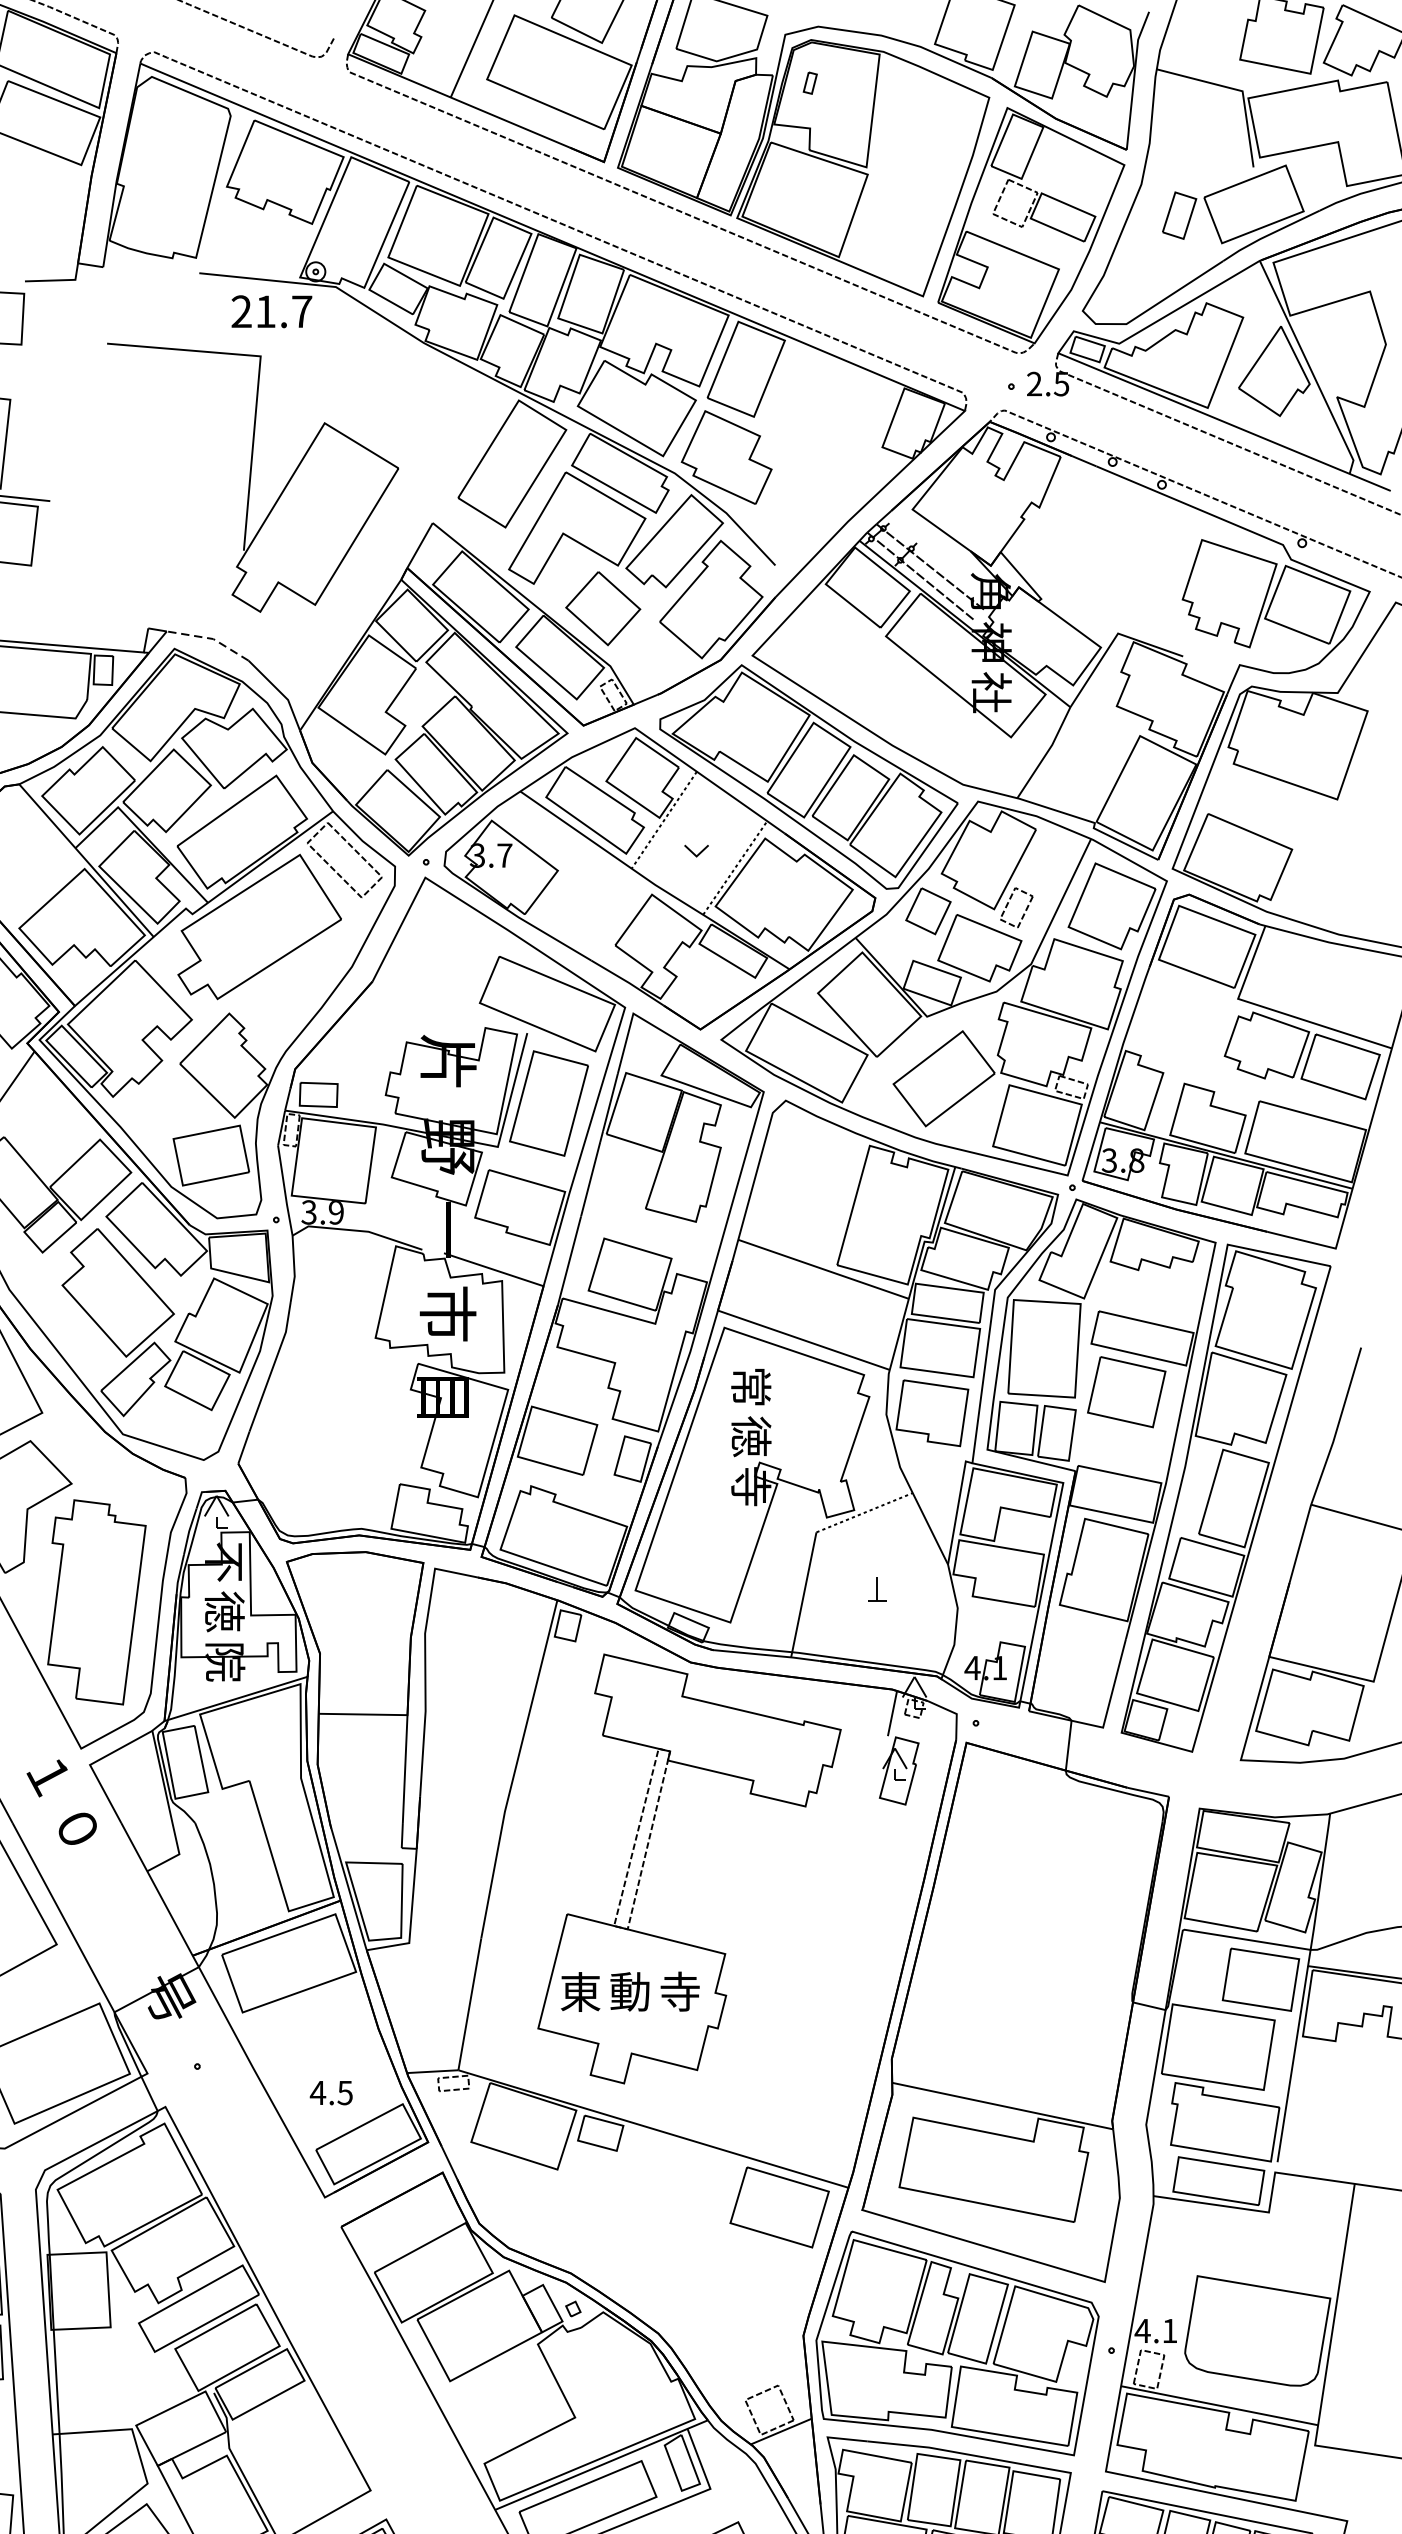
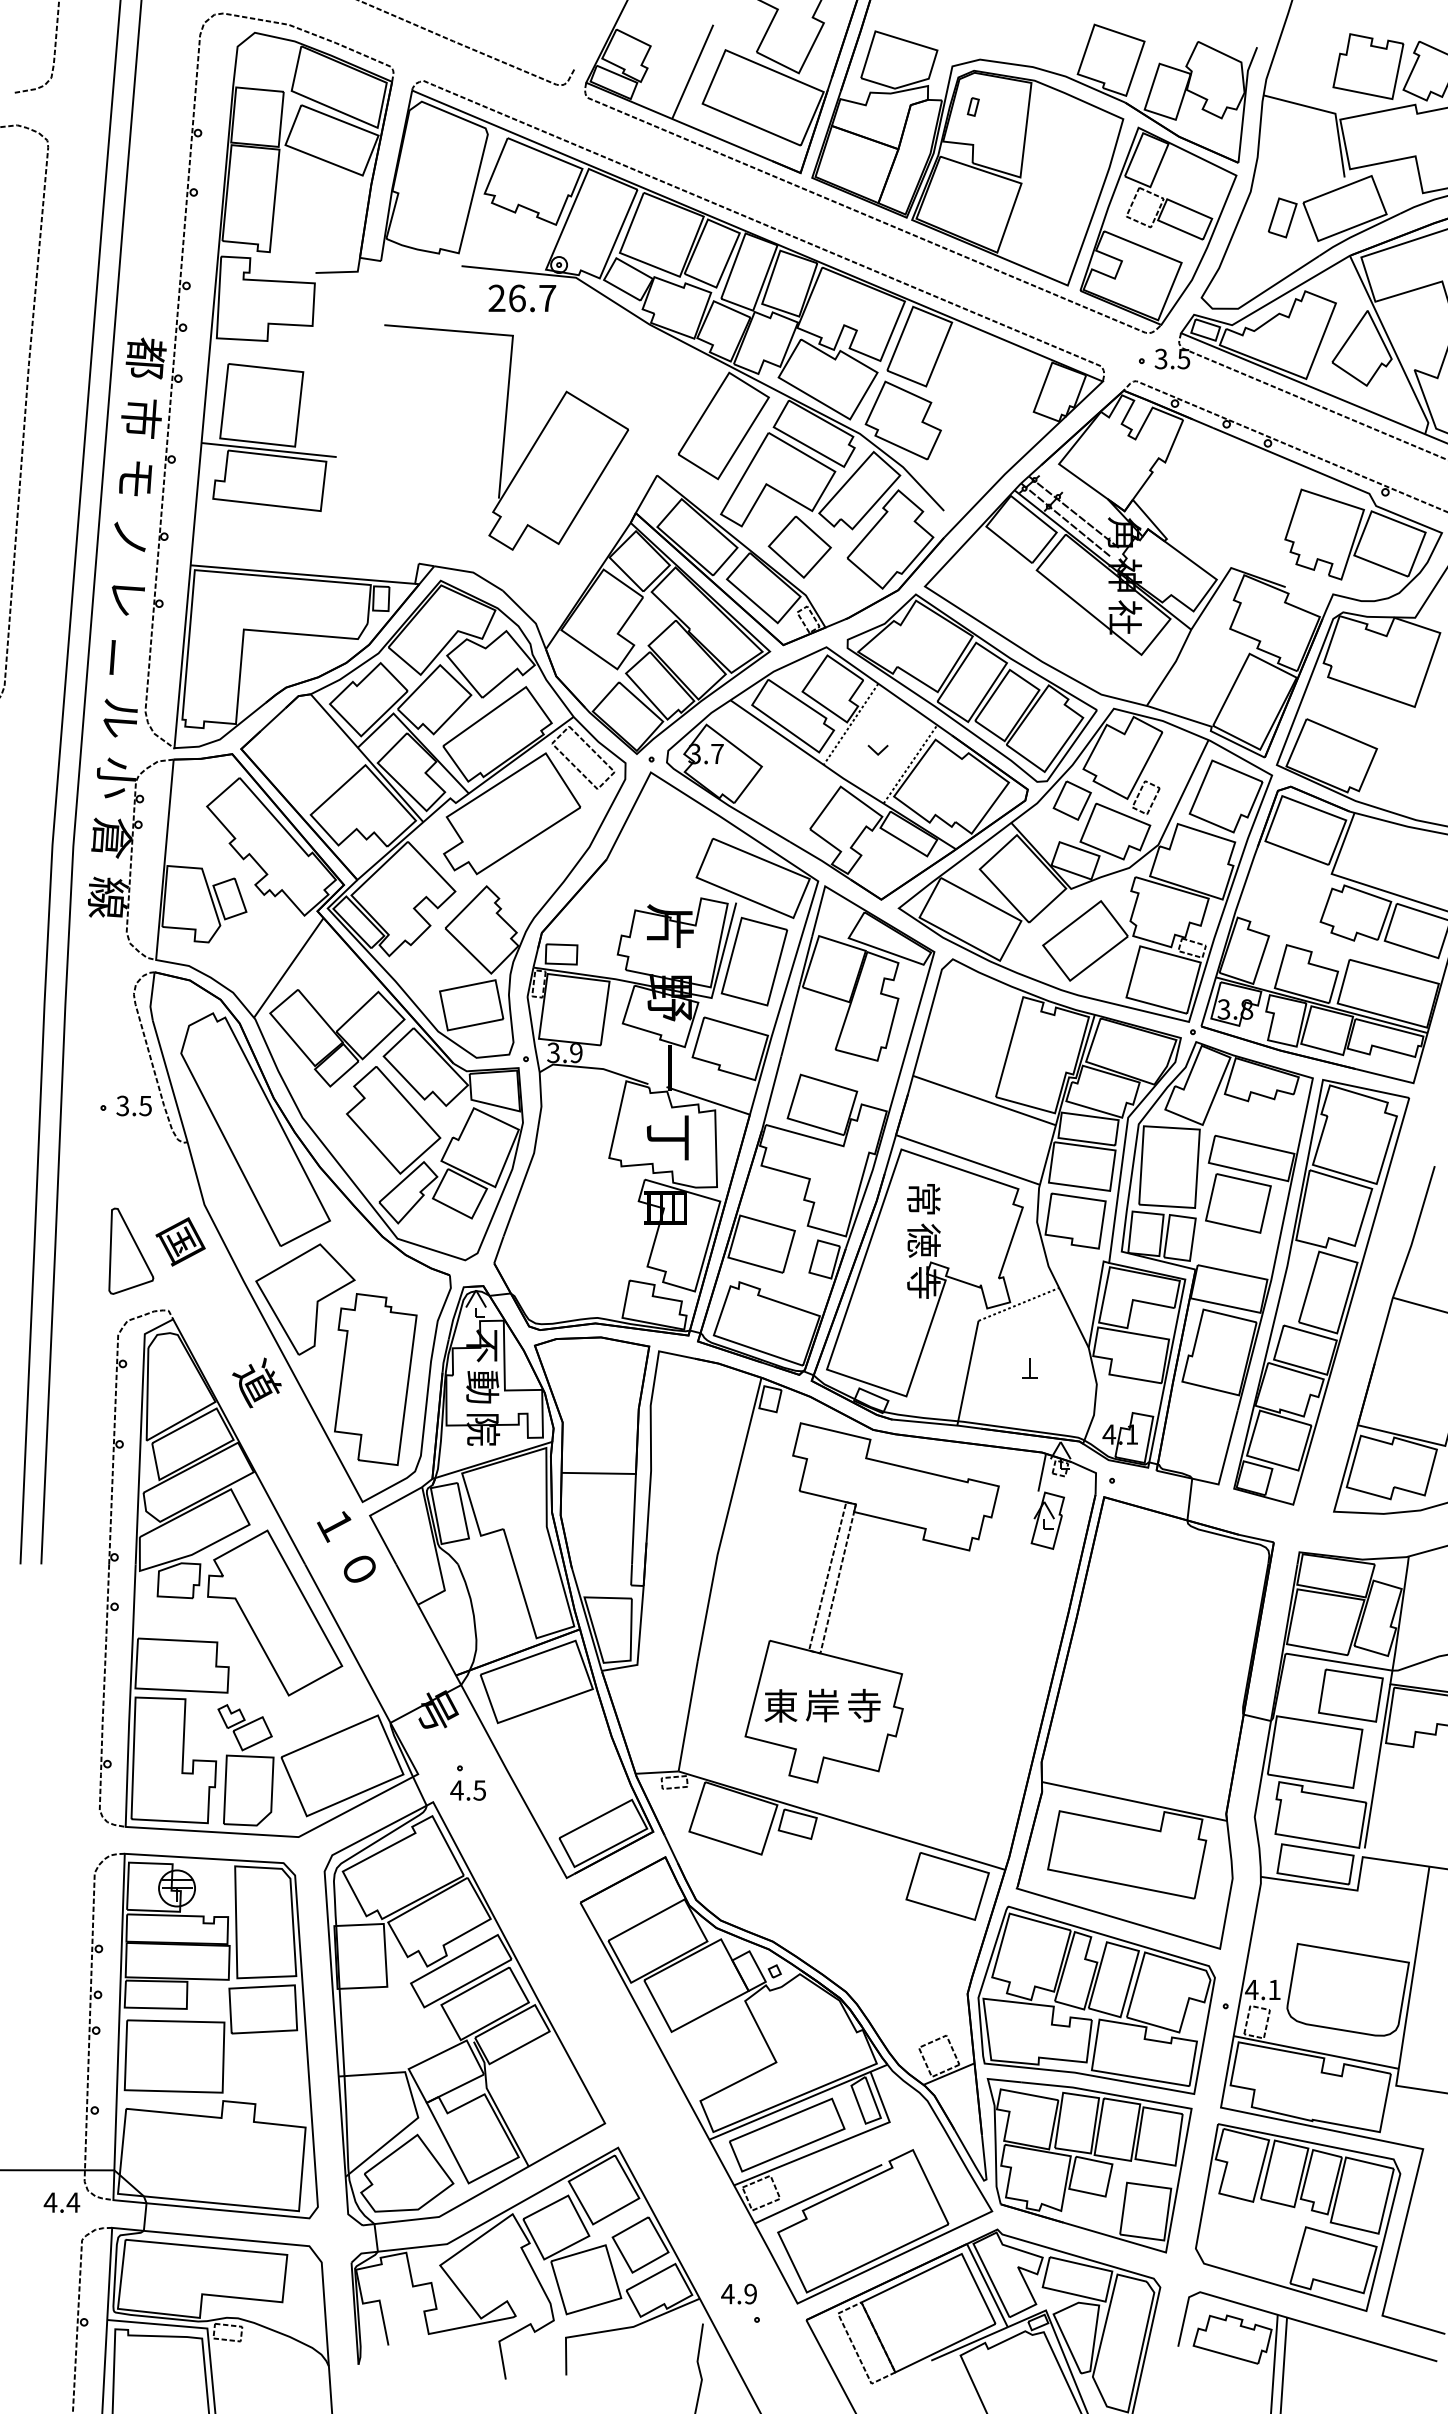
text: (266, 311) -> (517, 298), 21.7 -> 26.7
text: (1033, 384) -> (1160, 359), 2.5 -> 3.5
line: (212, 638) -> (472, 572), dashed -> solid
text: (447, 1313) -> (669, 1137), 市 -> 丁
text: (224, 1611) -> (482, 1387), 徳 -> 動
text: (630, 1991) -> (822, 1705), 動 -> 岸
text: (330, 2092) -> (467, 1790), moved

